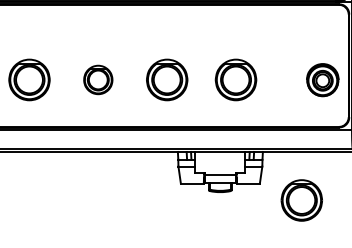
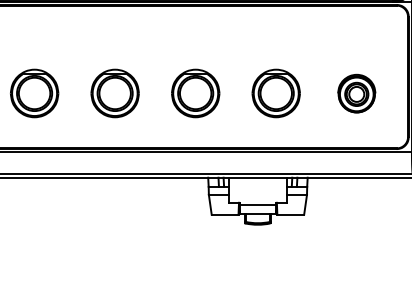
part: (97, 79) -> (114, 93), size x1.43
part: (322, 79) -> (356, 93), moved
part: (301, 200) -> (352, 234), removed

